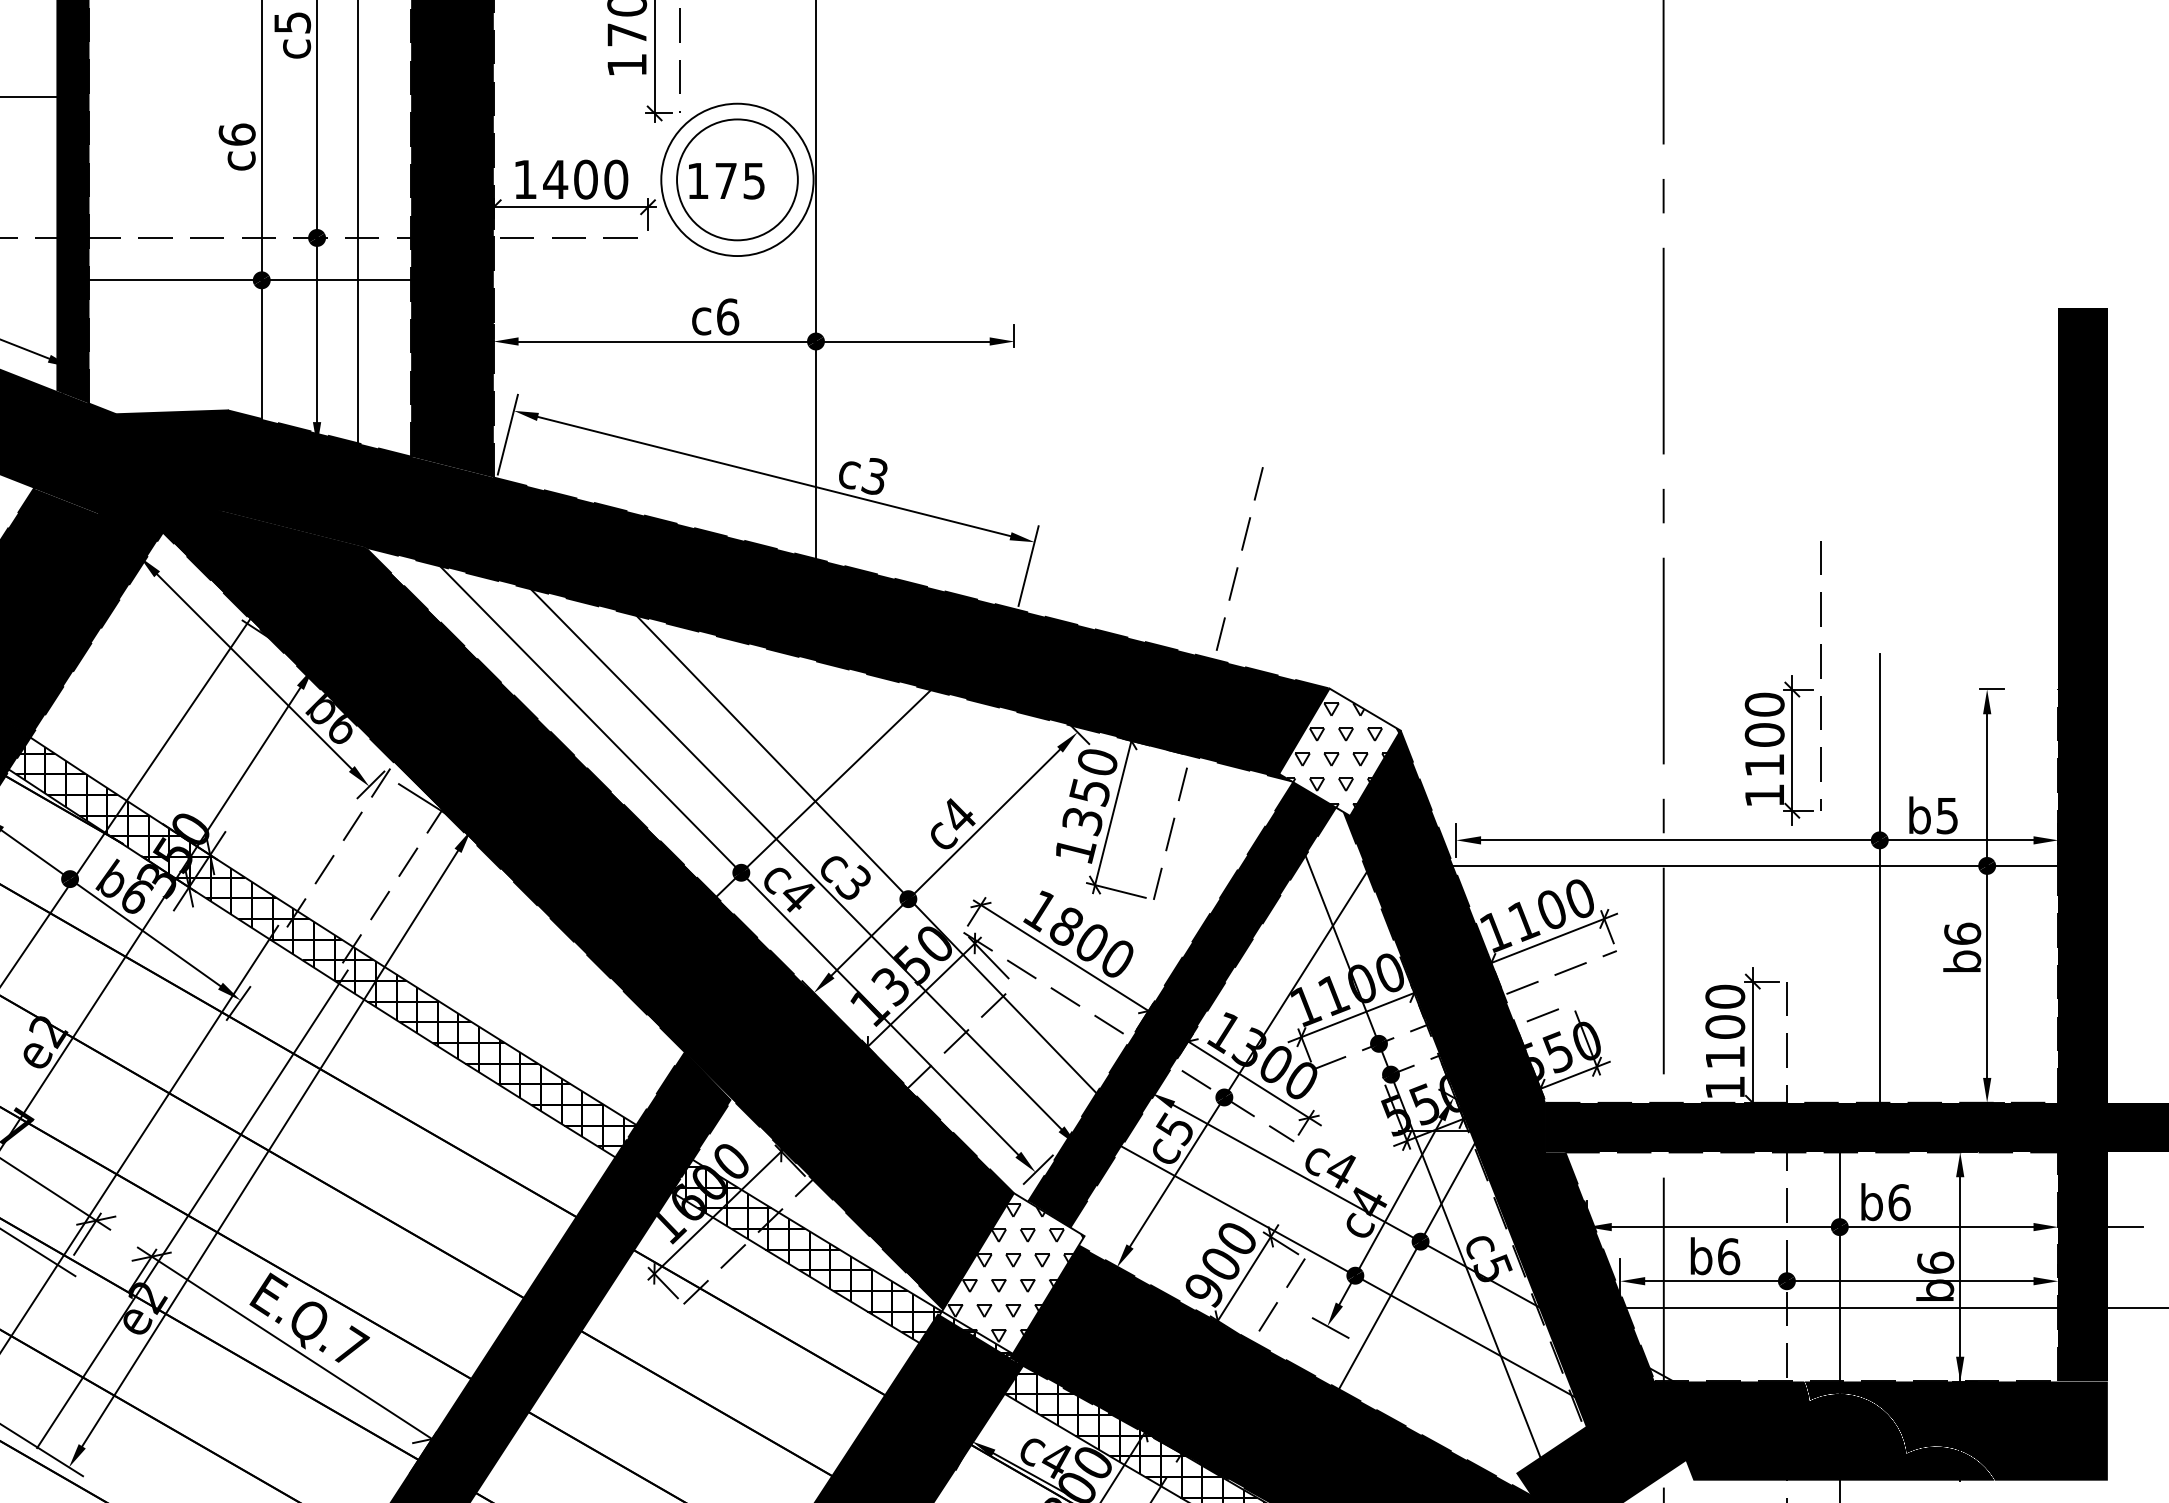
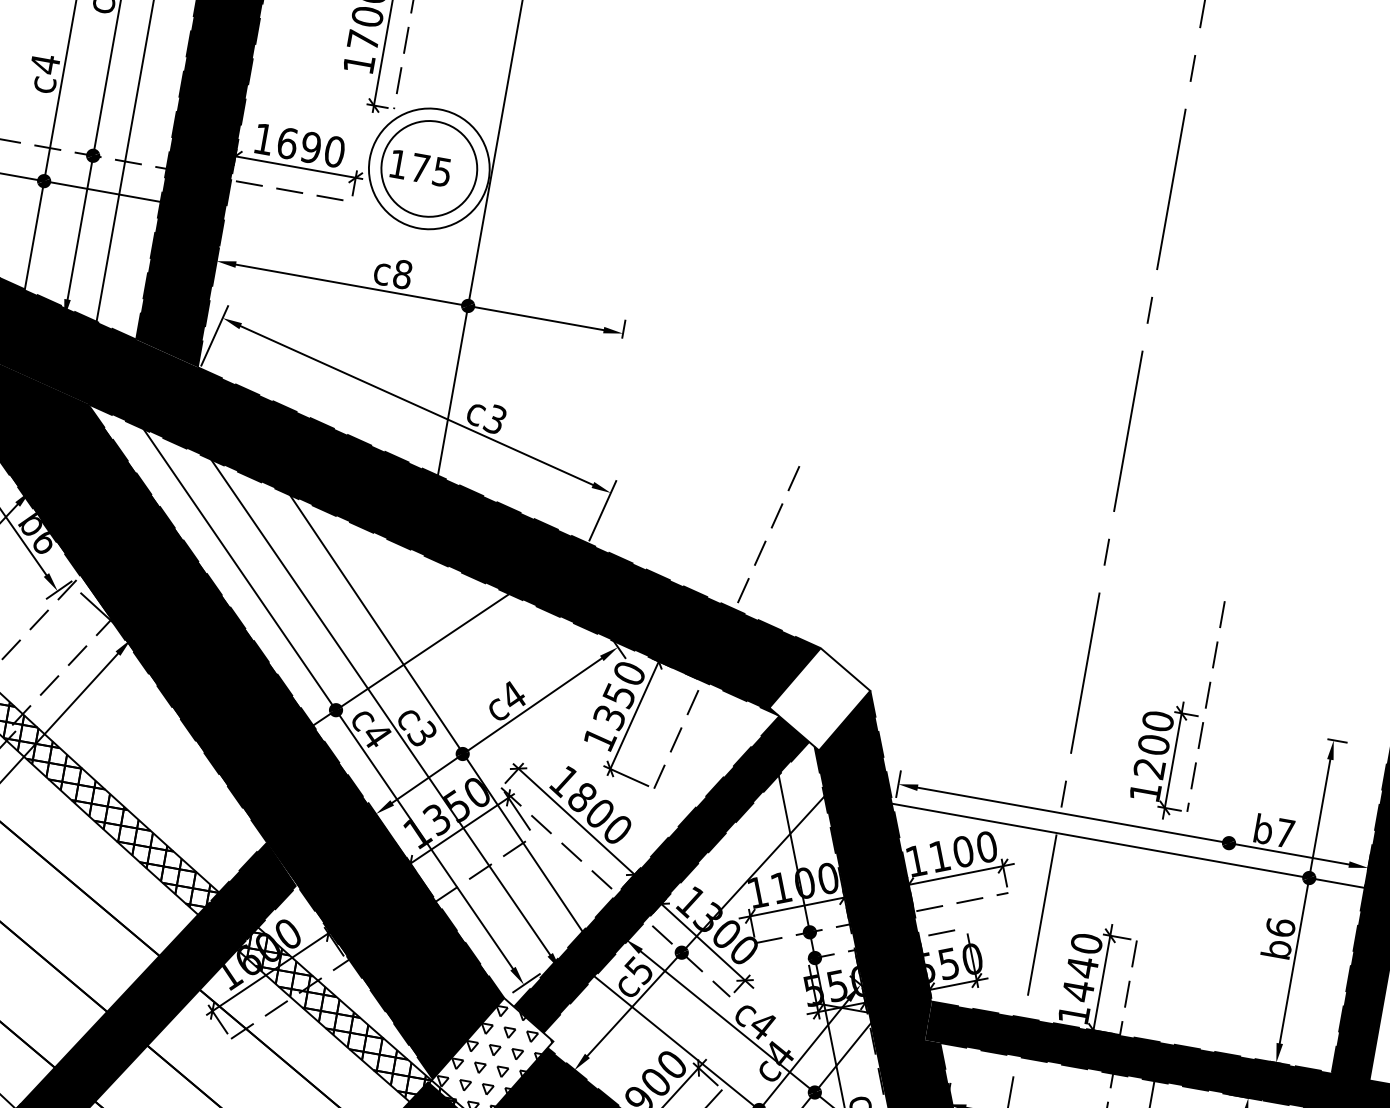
text: (236, 134) -> (44, 63), c6 -> c4
text: (570, 179) -> (299, 145), 1400 -> 1690
text: (728, 316) -> (403, 274), c6 -> c8
hatch: (1342, 755) -> (821, 702), removed
text: (1763, 765) -> (1148, 768), 1100 -> 1200
text: (1946, 816) -> (1284, 833), b5 -> b7
line: (1879, 900) -> (1220, 890), removed
text: (1725, 1042) -> (1080, 979), 1100 -> 1440

